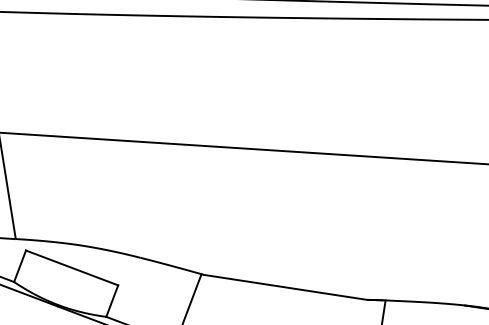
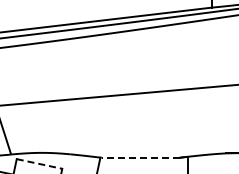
line: (73, 269) -> (40, 164), solid -> dashed
line: (285, 286) -> (140, 157), solid -> dashed

